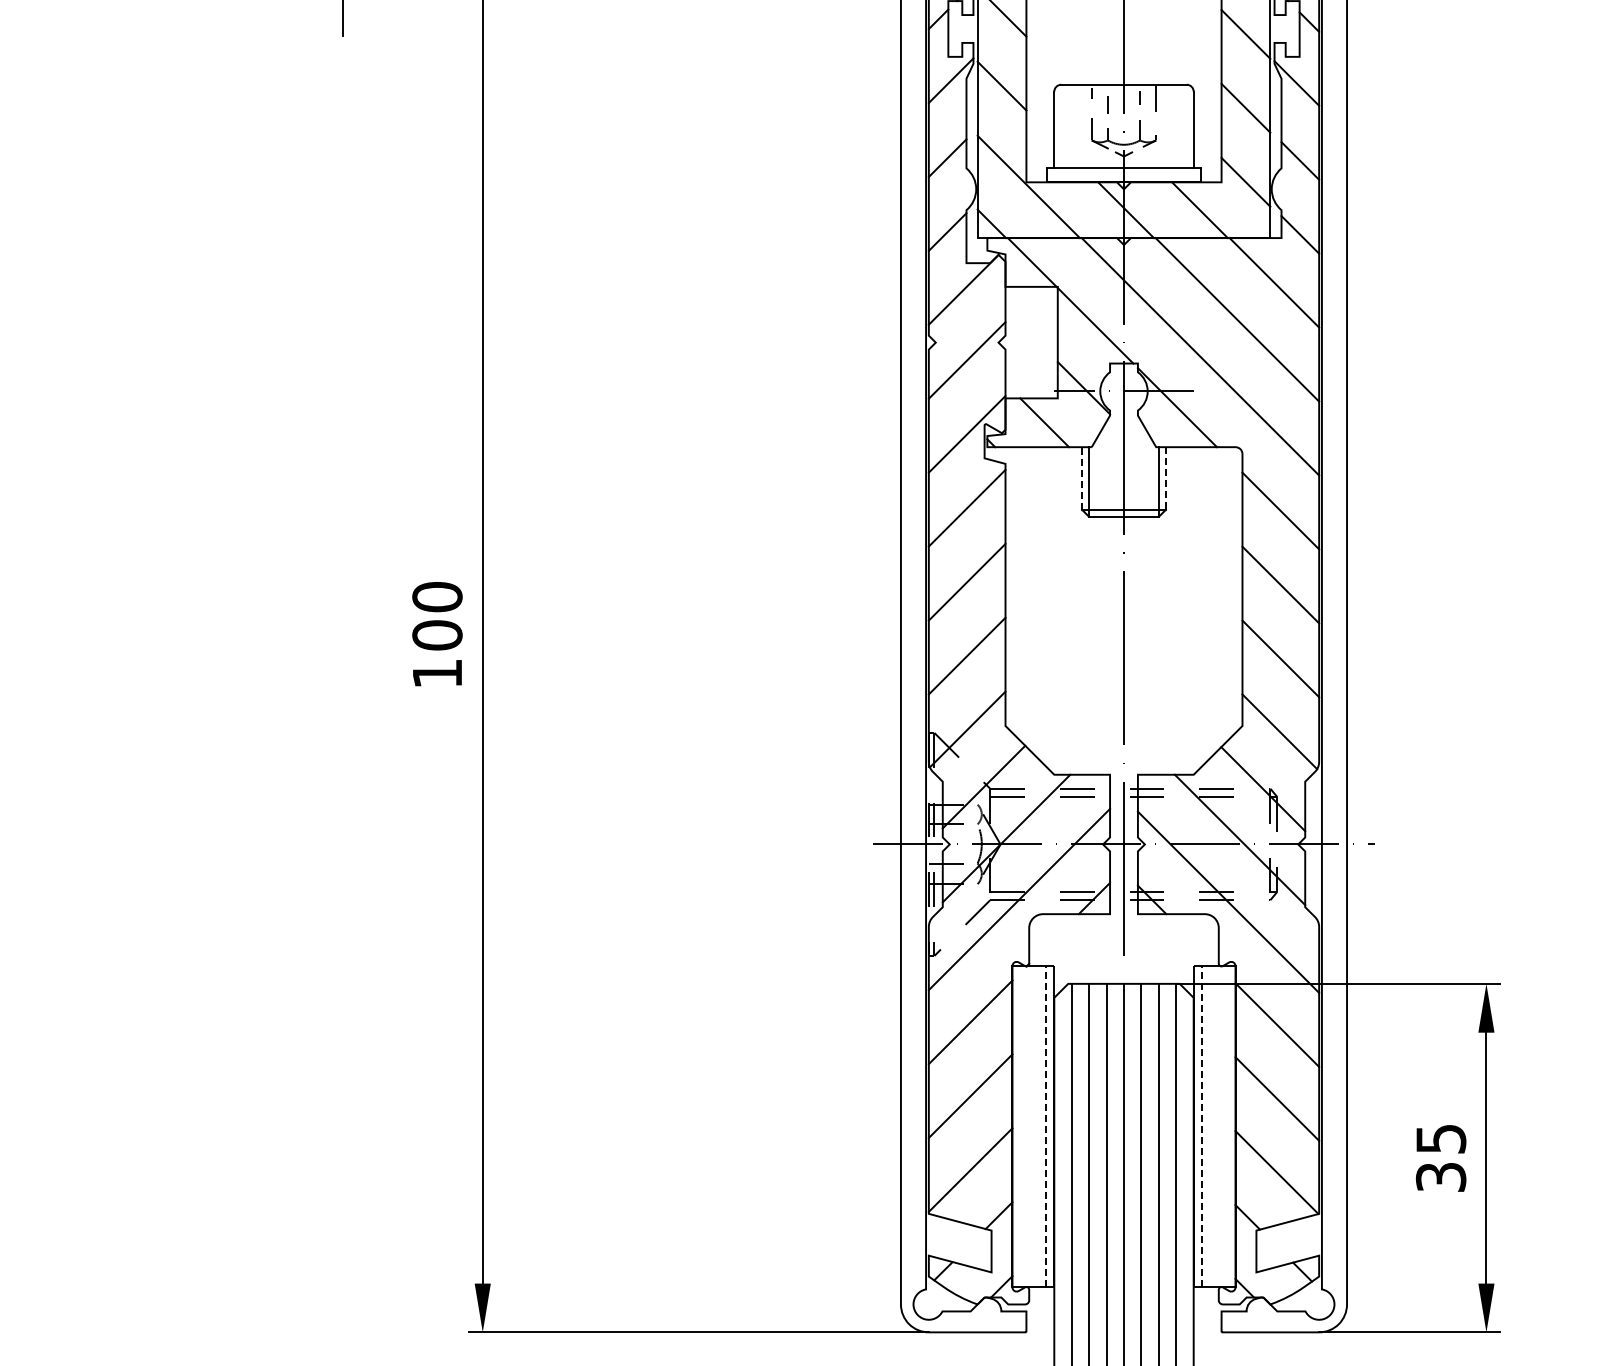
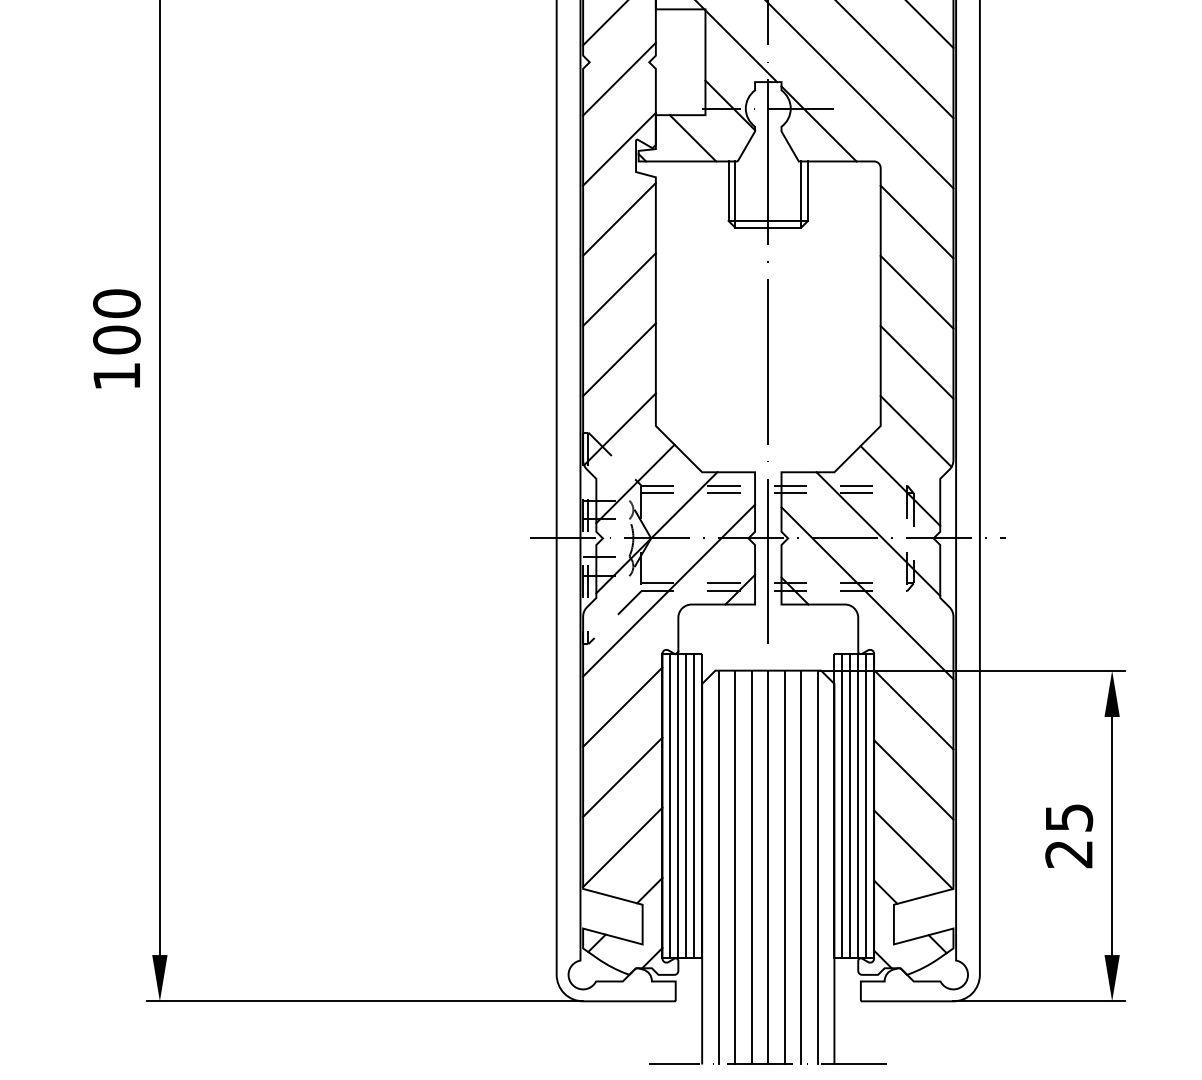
line: (1082, 478) -> (728, 191), dashed -> solid
line: (1165, 479) -> (807, 192), dashed -> solid
line: (1020, 1126) -> (670, 806), added
line: (1029, 1126) -> (678, 806), added
line: (1037, 1126) -> (686, 806), added
line: (1045, 1126) -> (693, 806), dashed -> solid
line: (1202, 1126) -> (842, 806), dashed -> solid
line: (1210, 1126) -> (850, 806), added
line: (1218, 1126) -> (857, 806), added
line: (1227, 1126) -> (866, 806), added
text: (1441, 1177) -> (1069, 854), 35 -> 25

